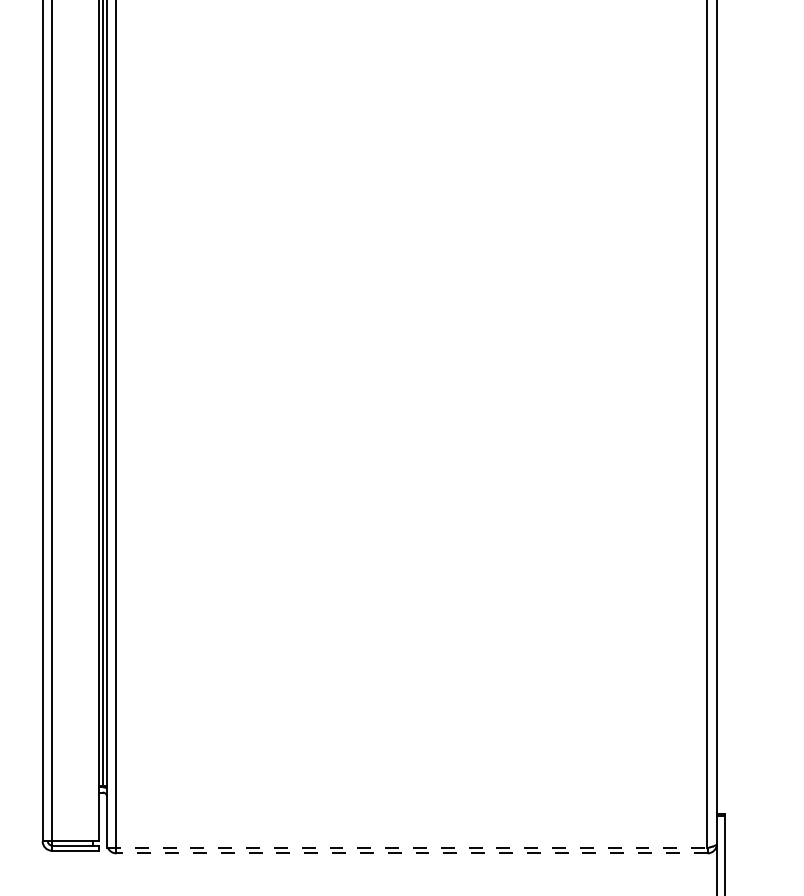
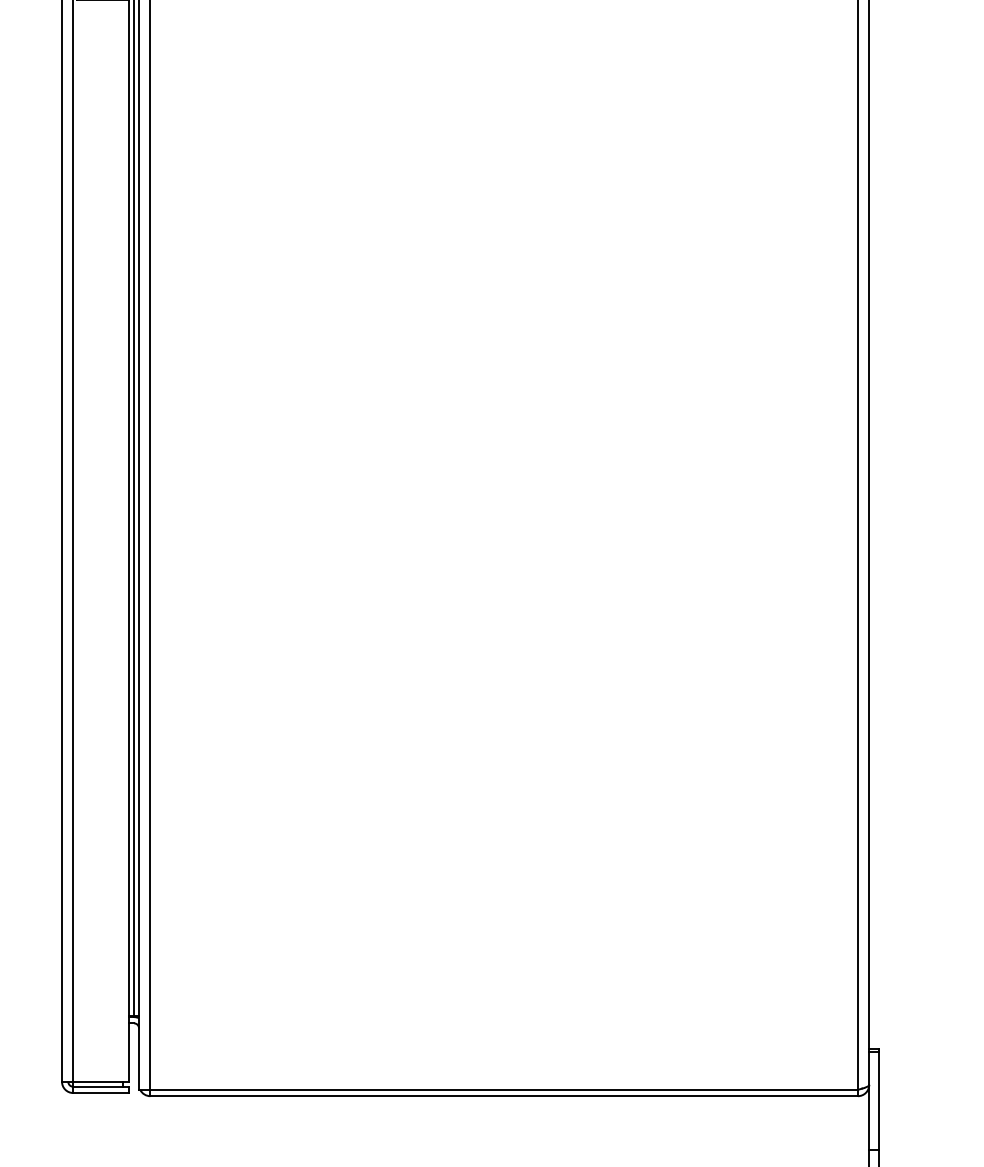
line: (407, 847) -> (498, 1089), dashed -> solid
line: (412, 853) -> (504, 1096), dashed -> solid

